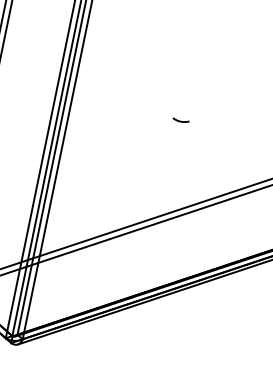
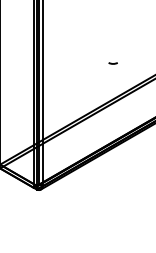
arc: (179, 120) -> (112, 63), moved

